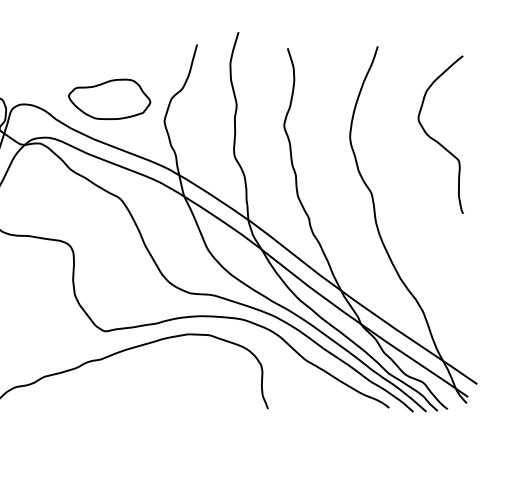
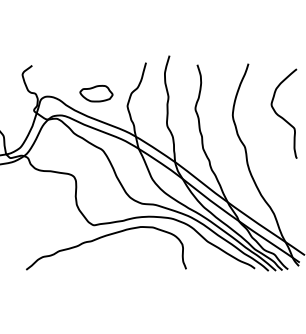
part: (109, 98) -> (96, 93), size x0.7

